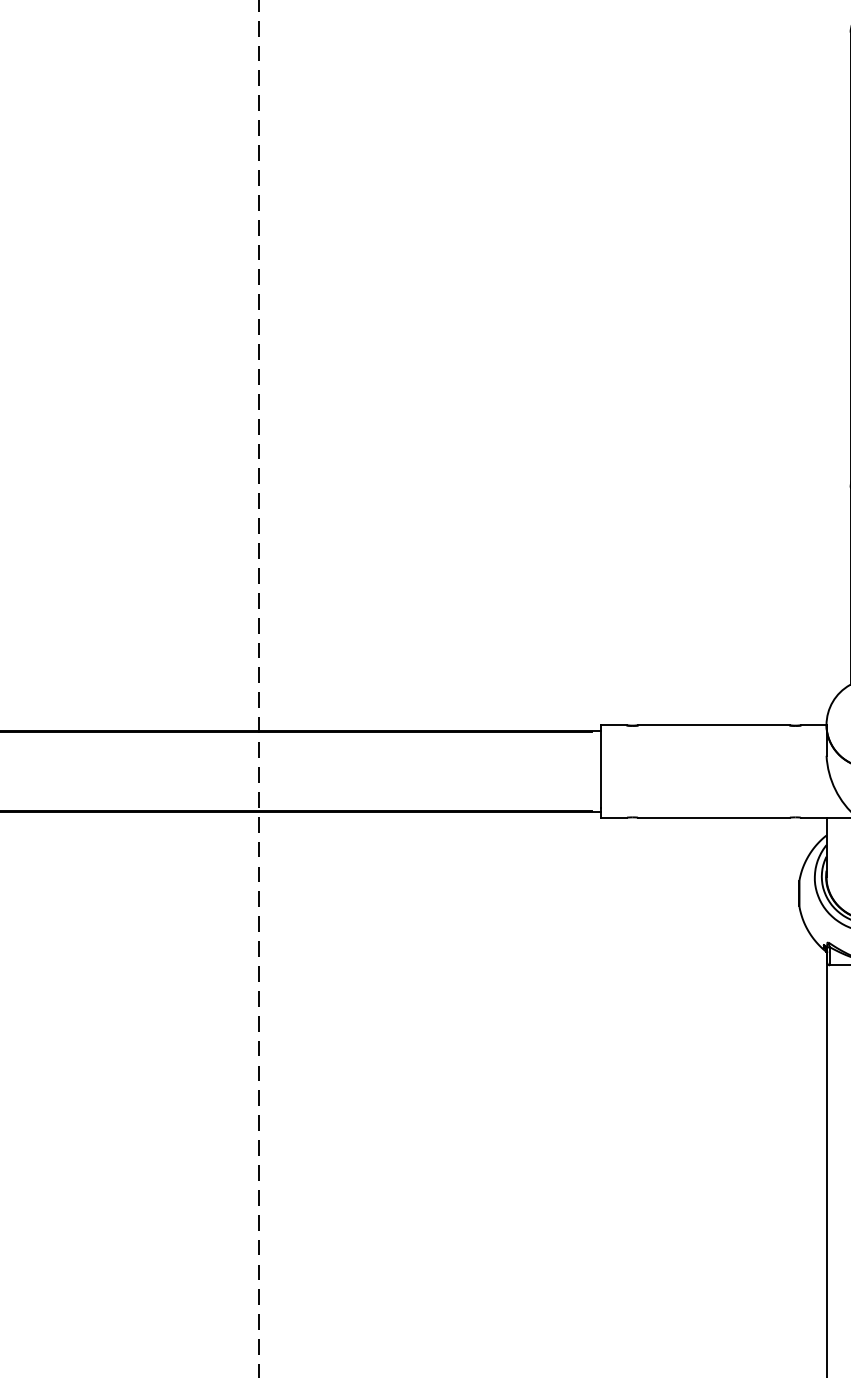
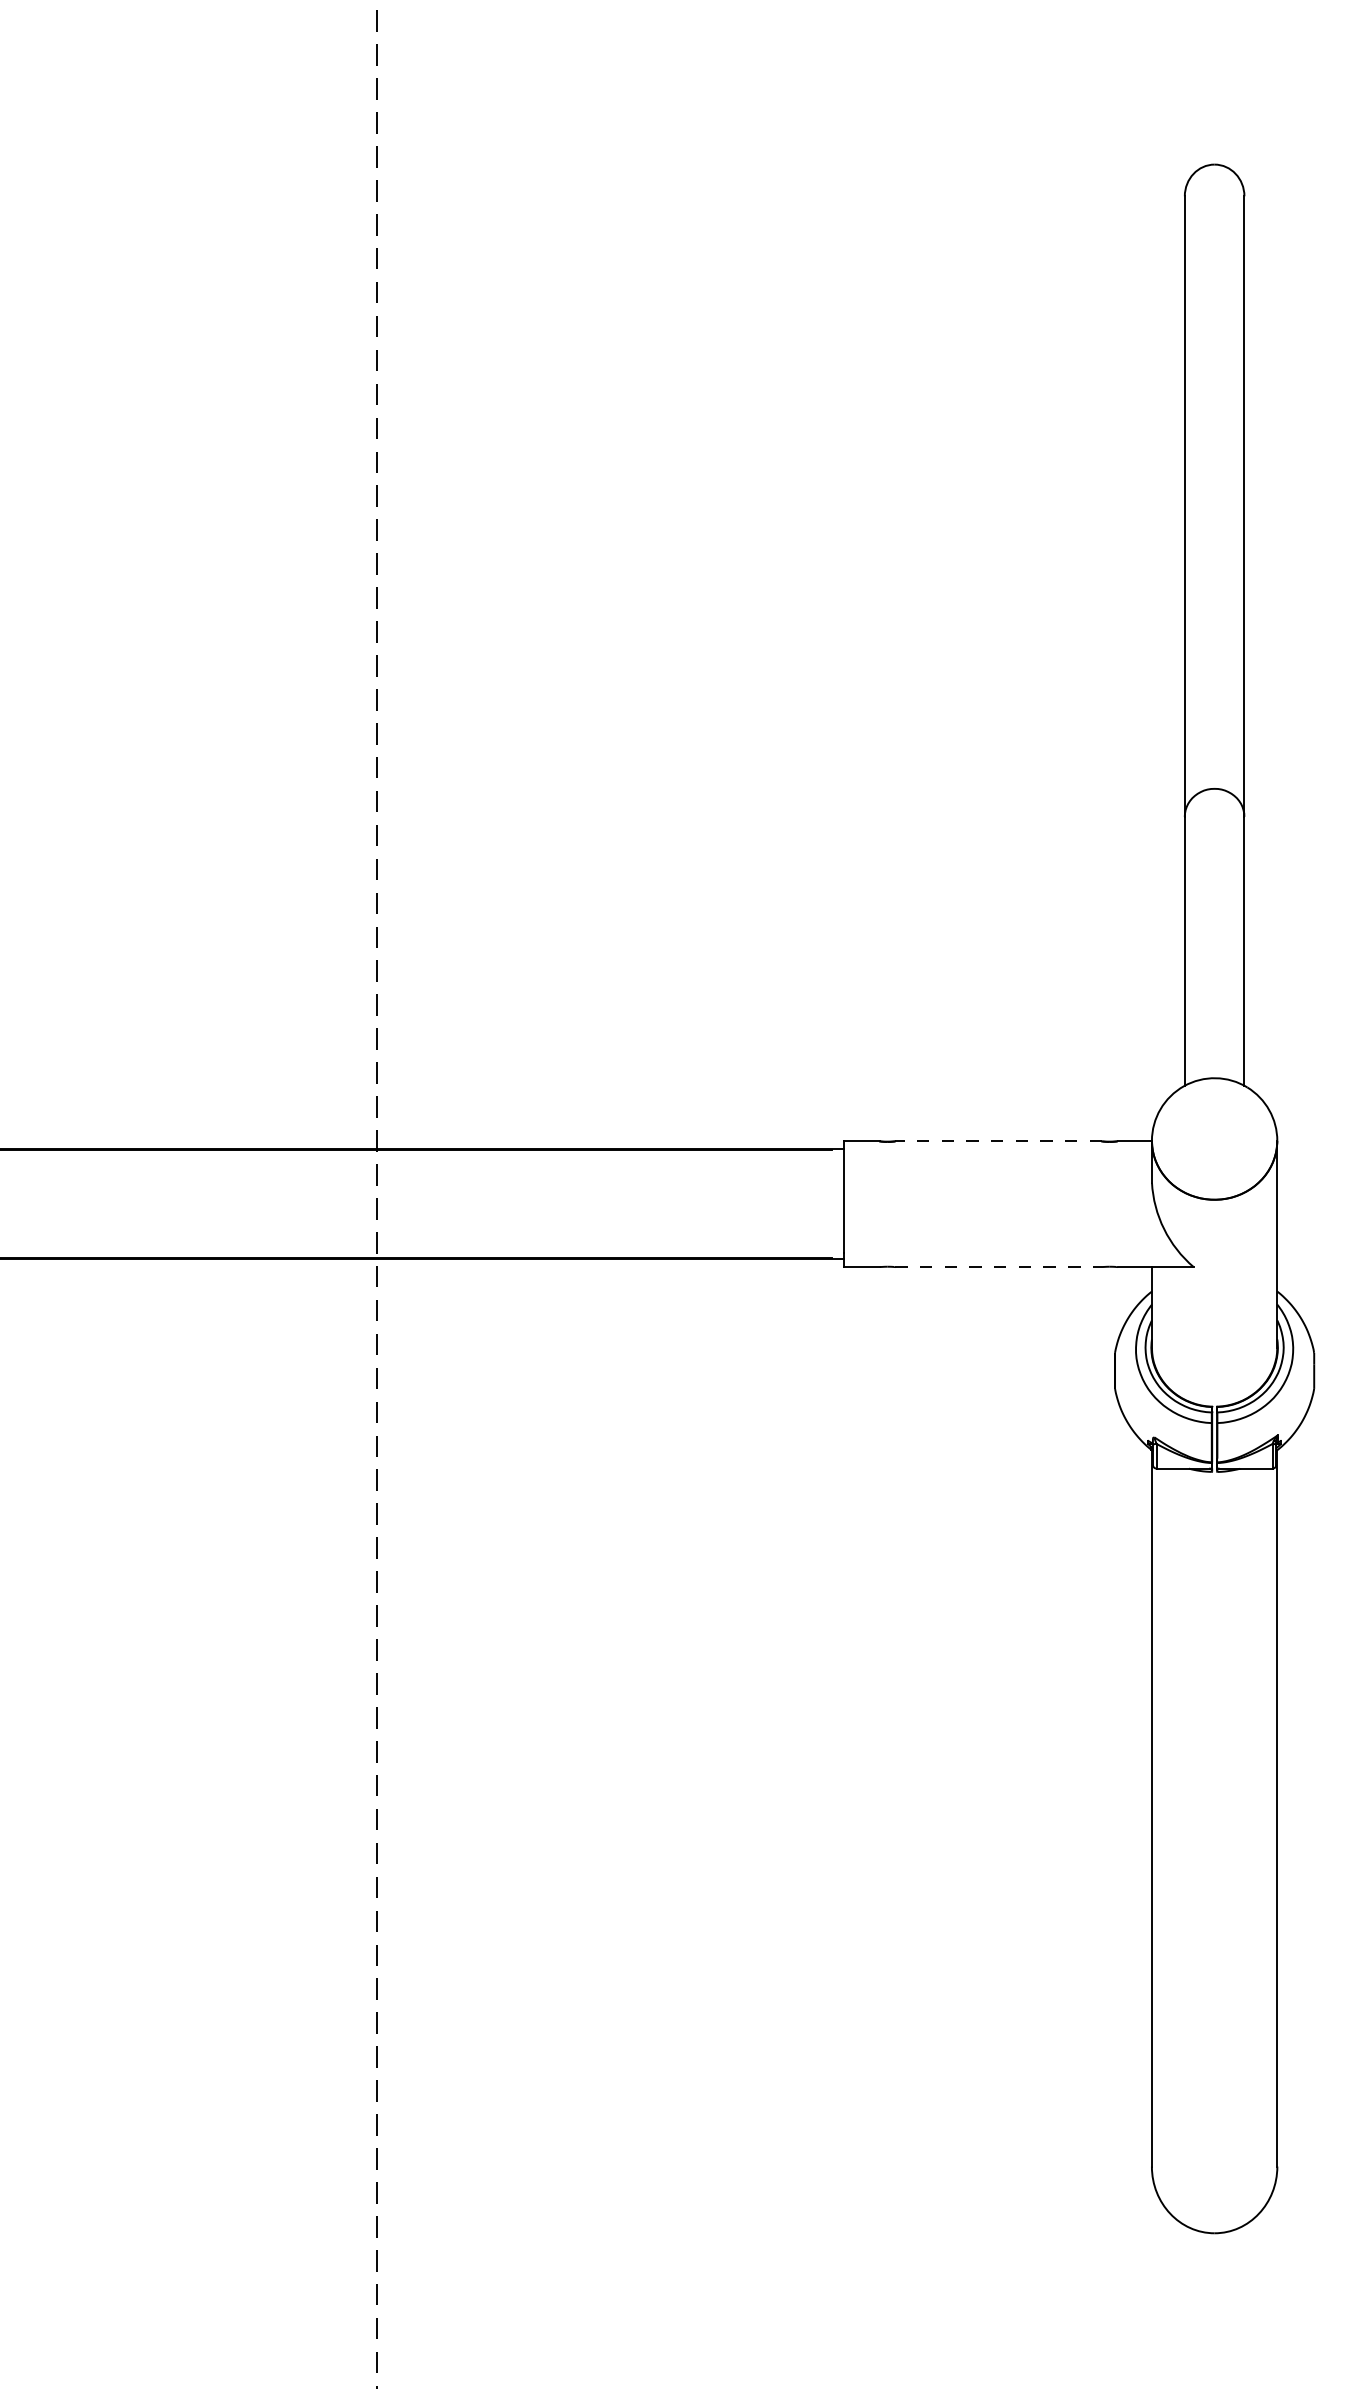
line: (714, 725) -> (998, 1141), solid -> dashed
line: (714, 817) -> (999, 1267), solid -> dashed

